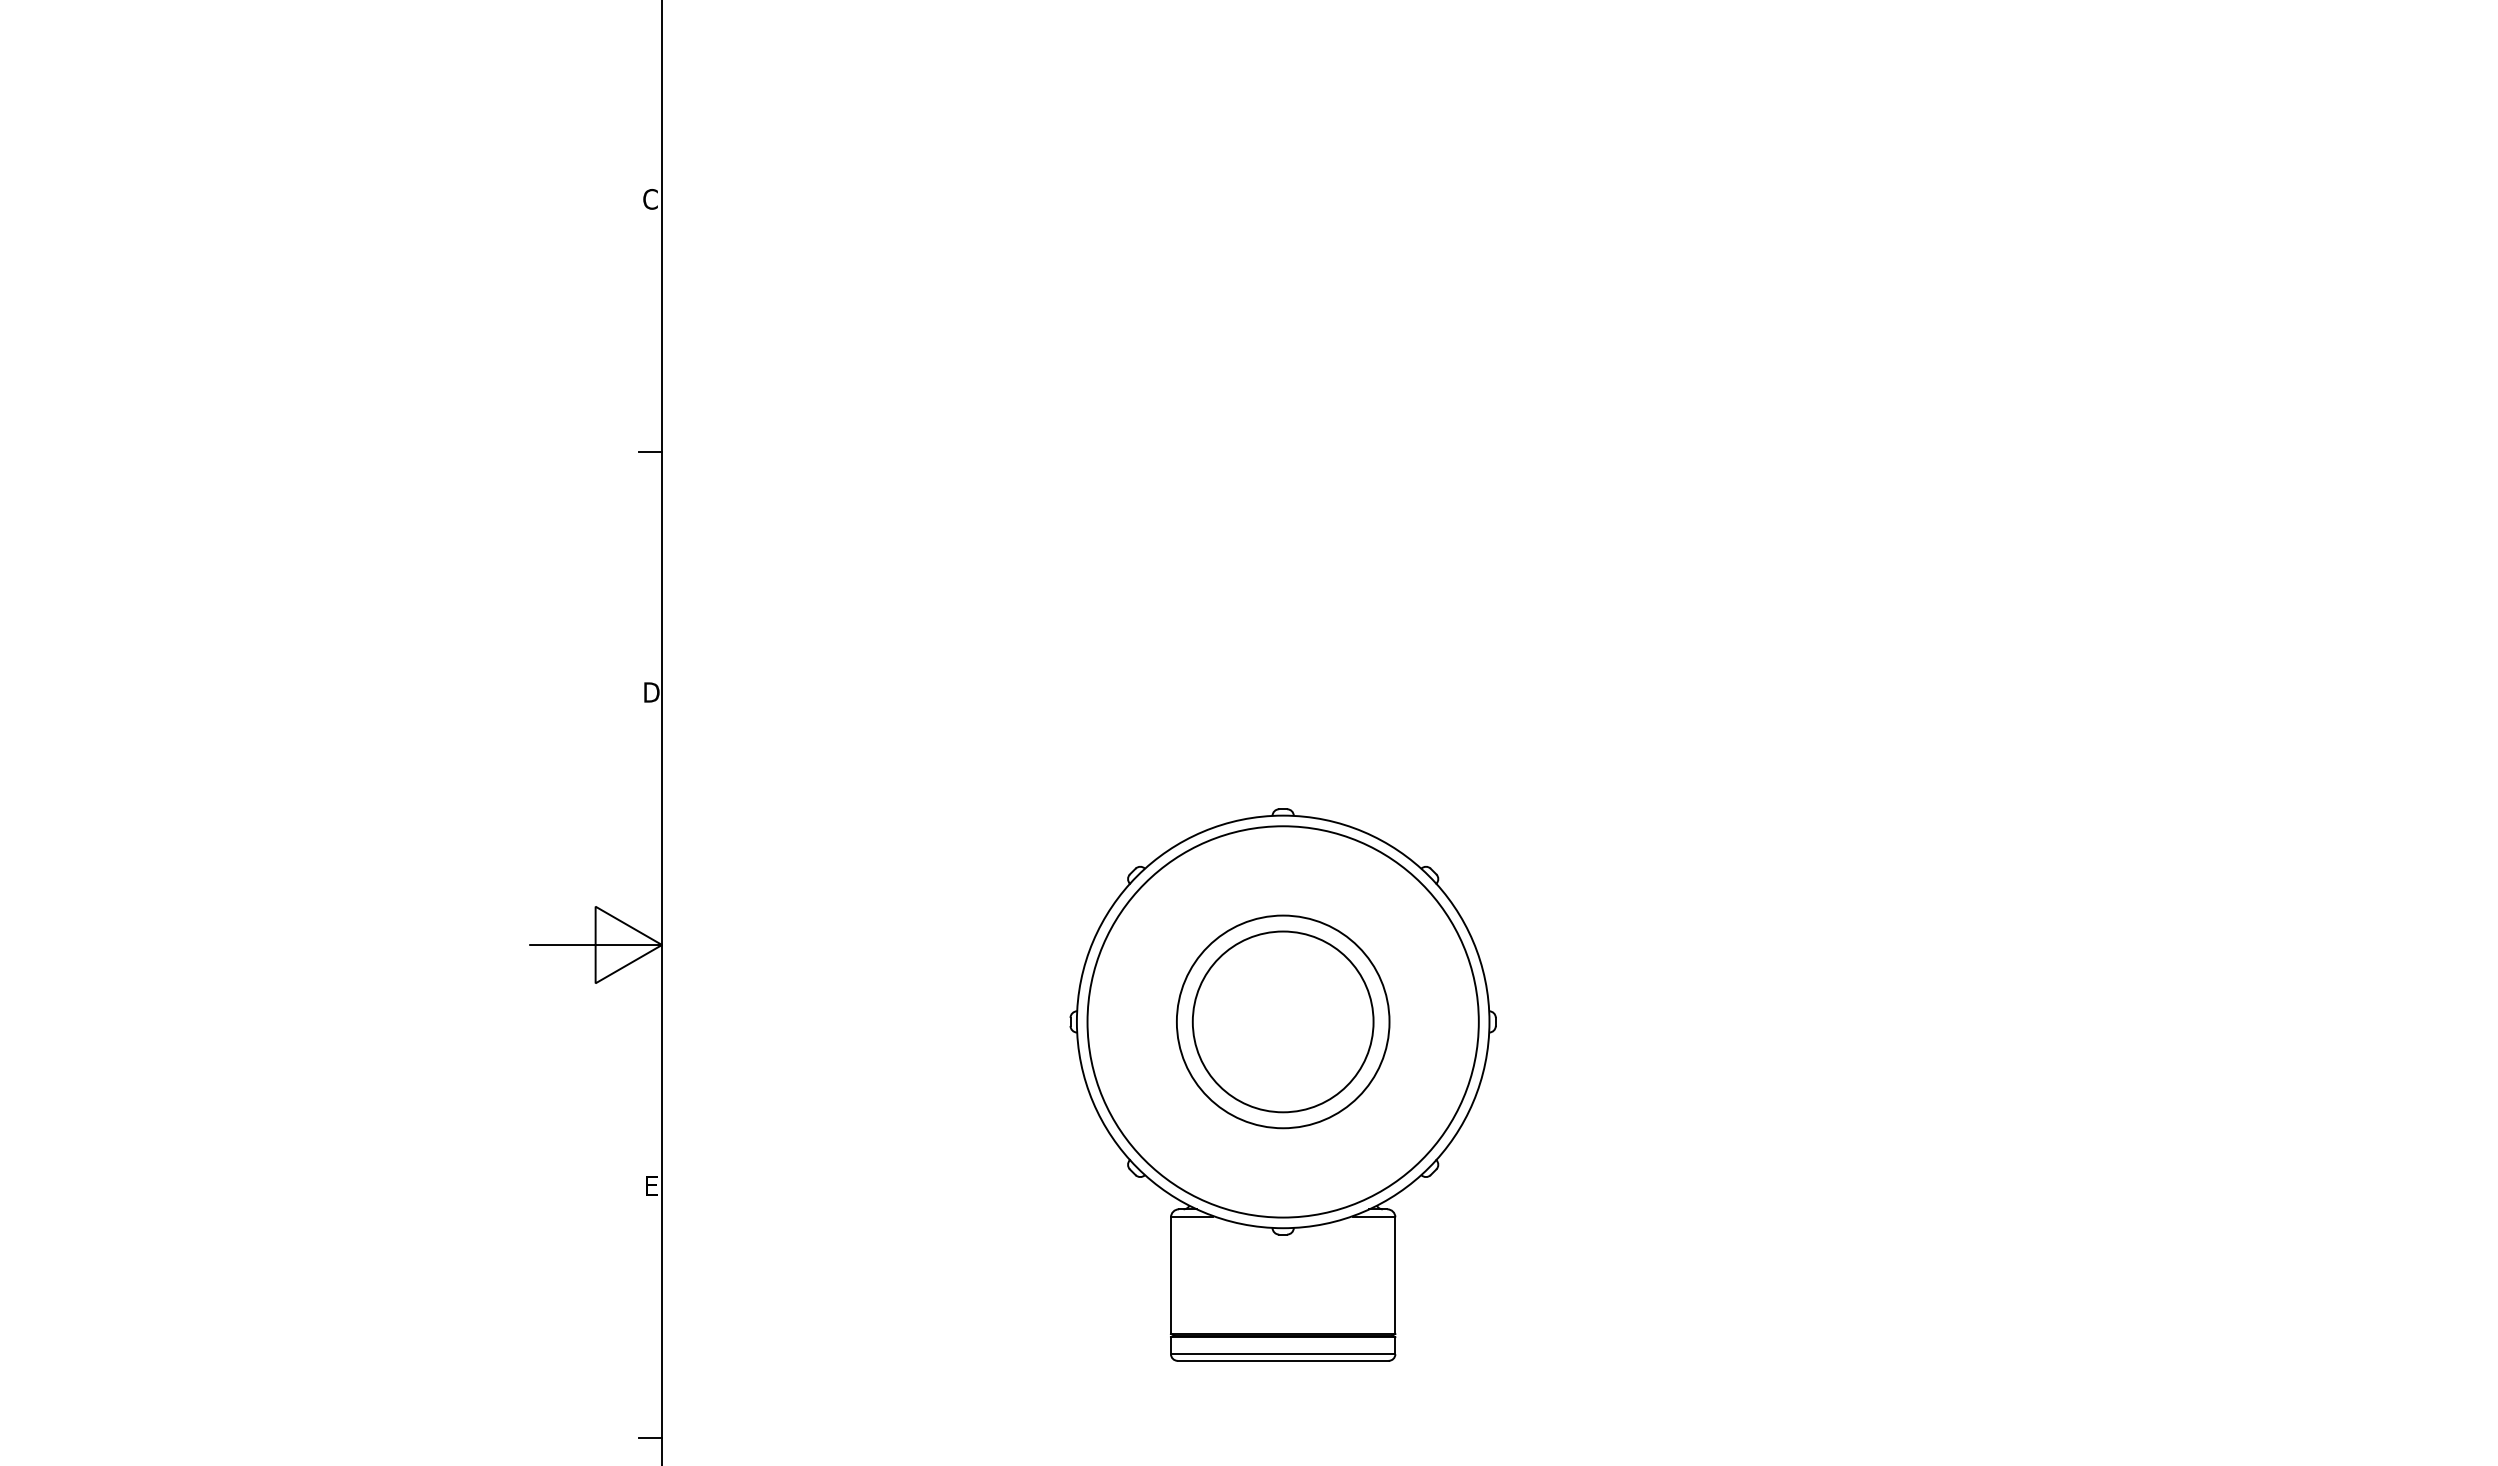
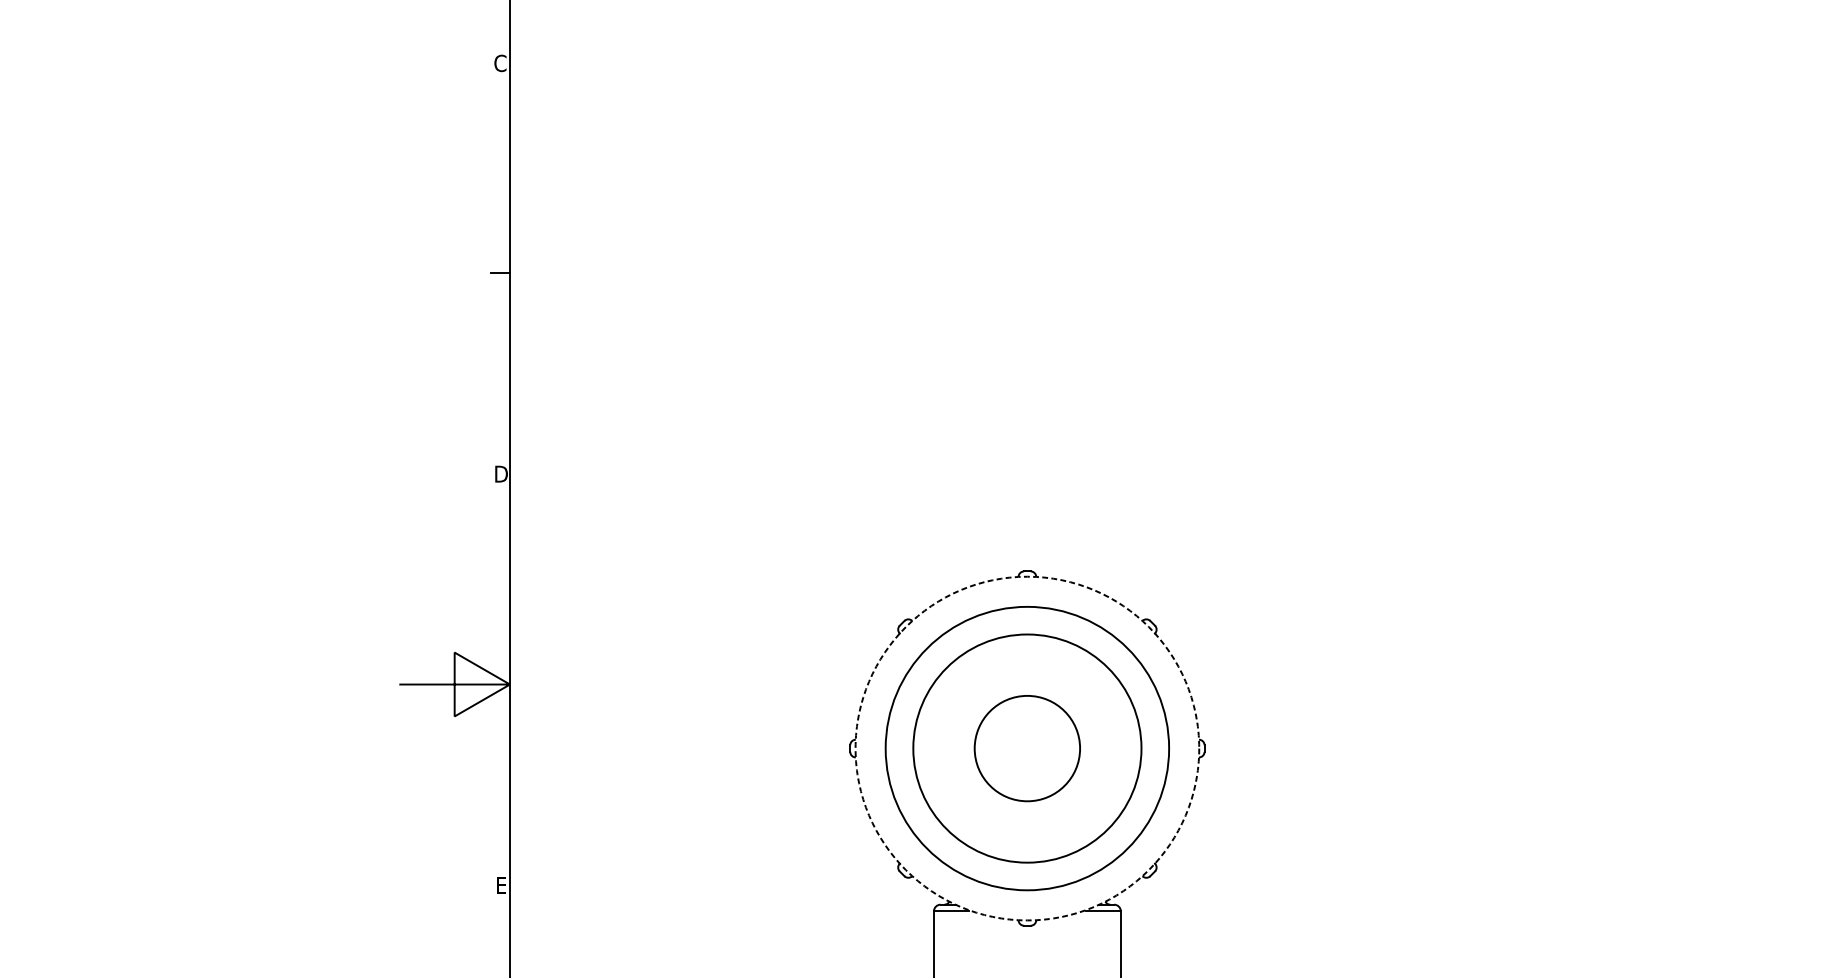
circle: (1282, 1021) -> (1026, 748), size x0.7
circle: (1282, 1021) -> (1026, 748), size x0.7
circle: (1282, 1021) -> (1026, 748), size x1.6
circle: (1282, 1021) -> (1026, 748), solid -> dashed

